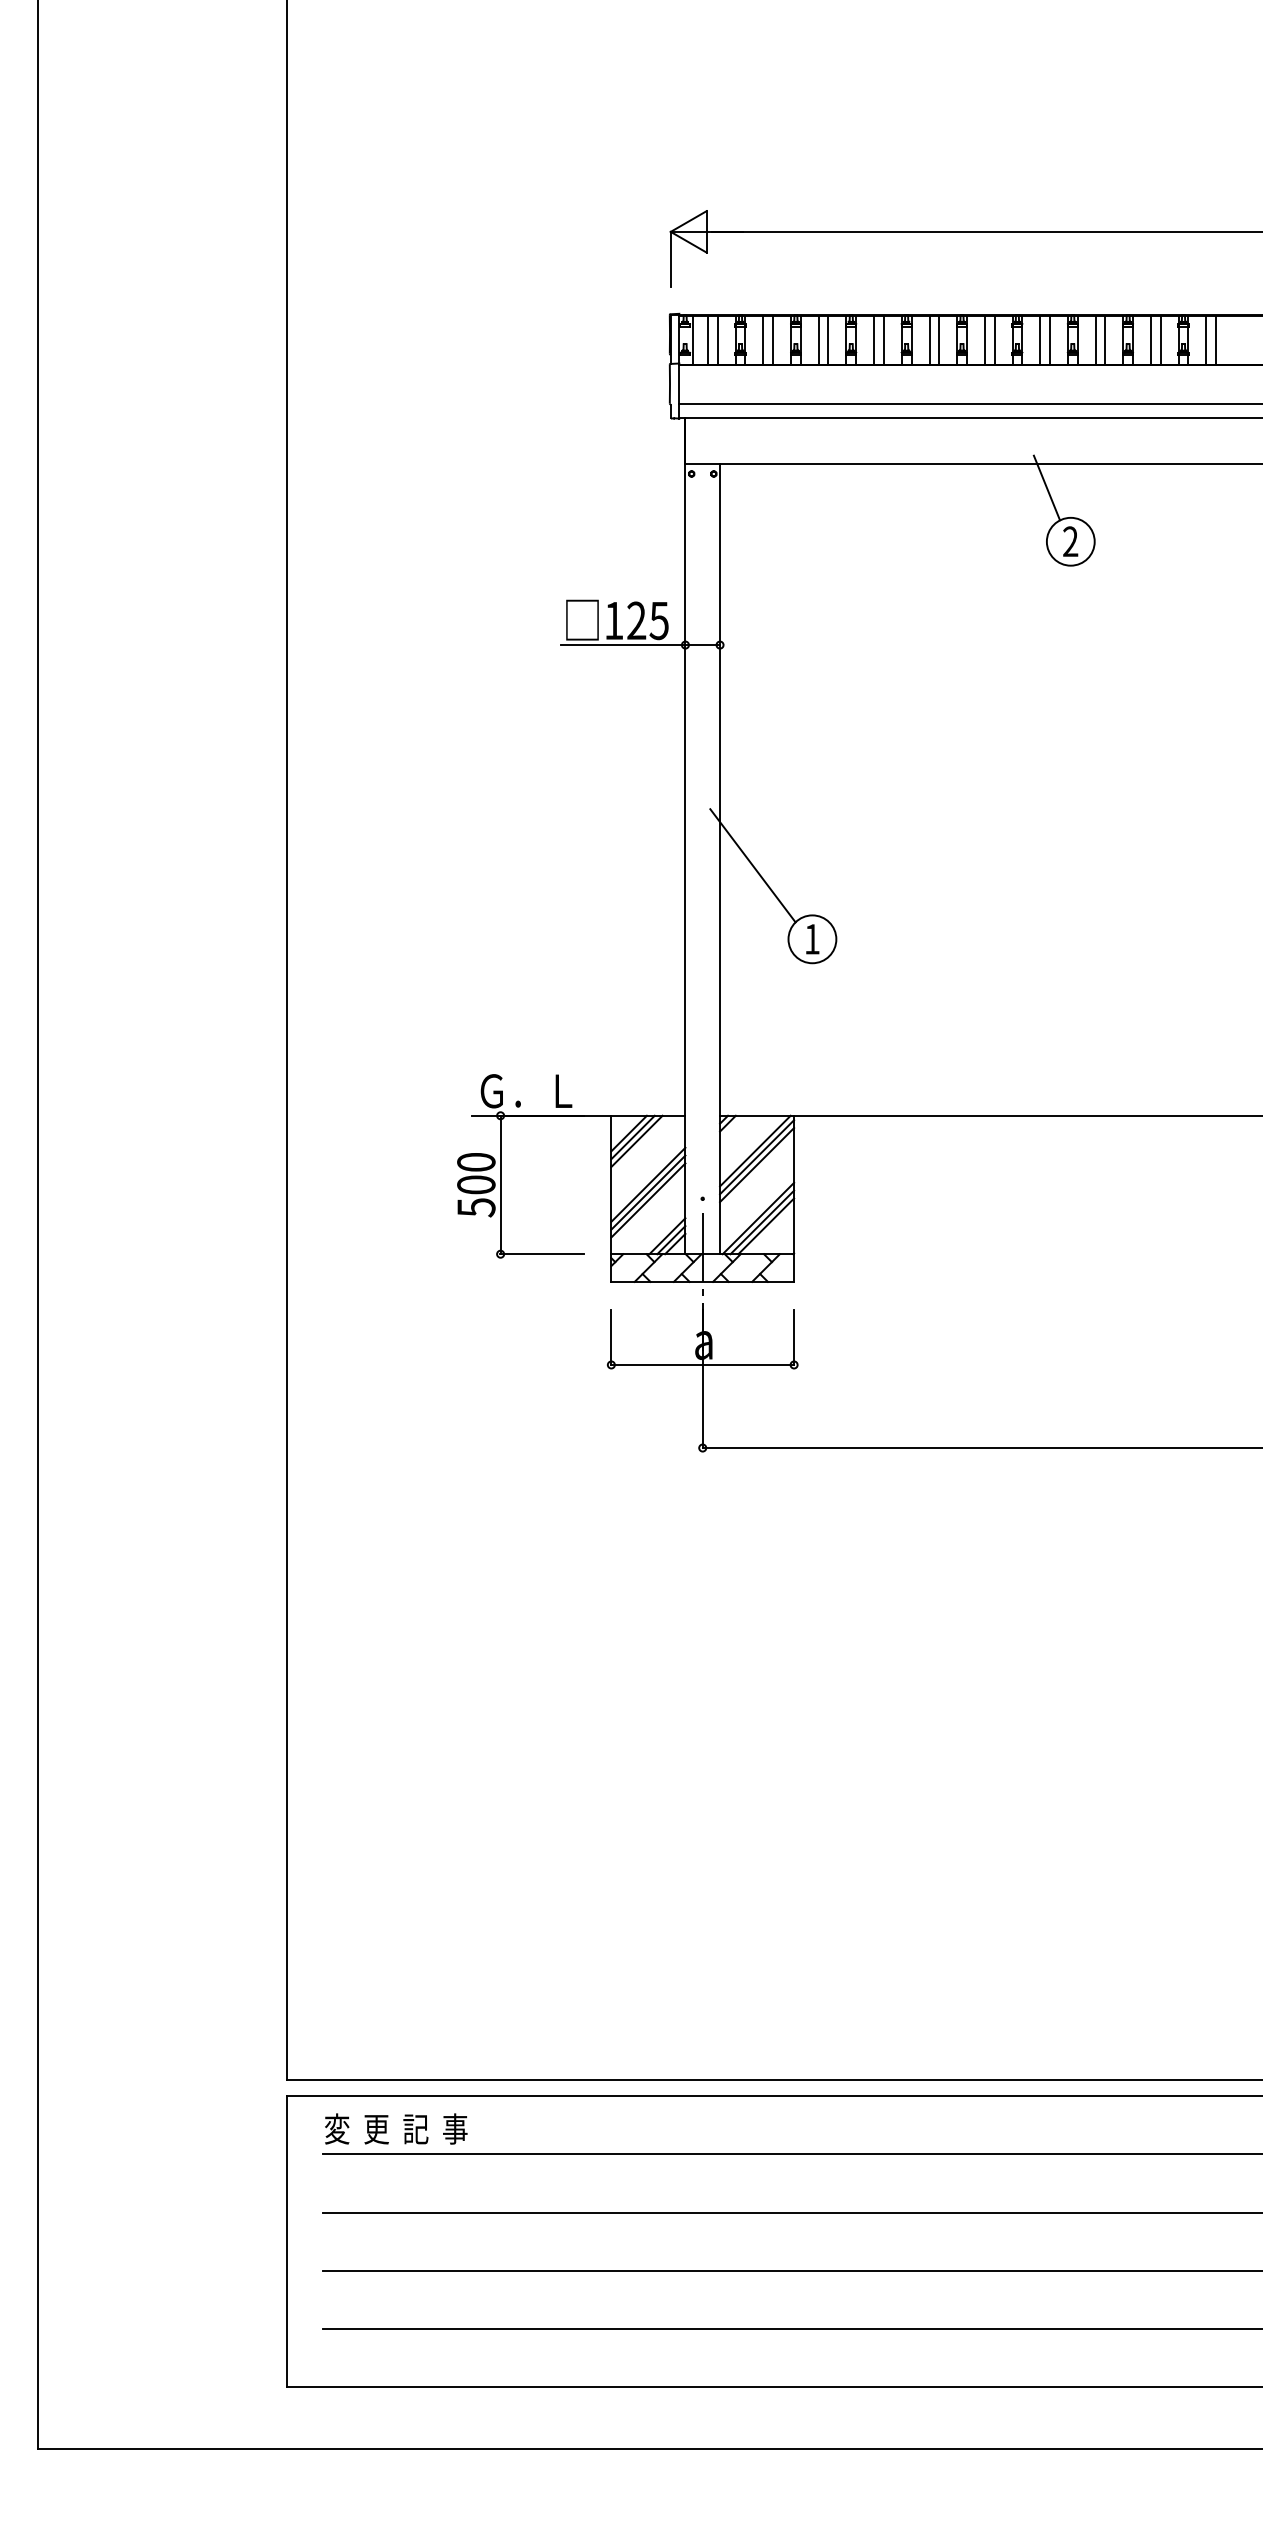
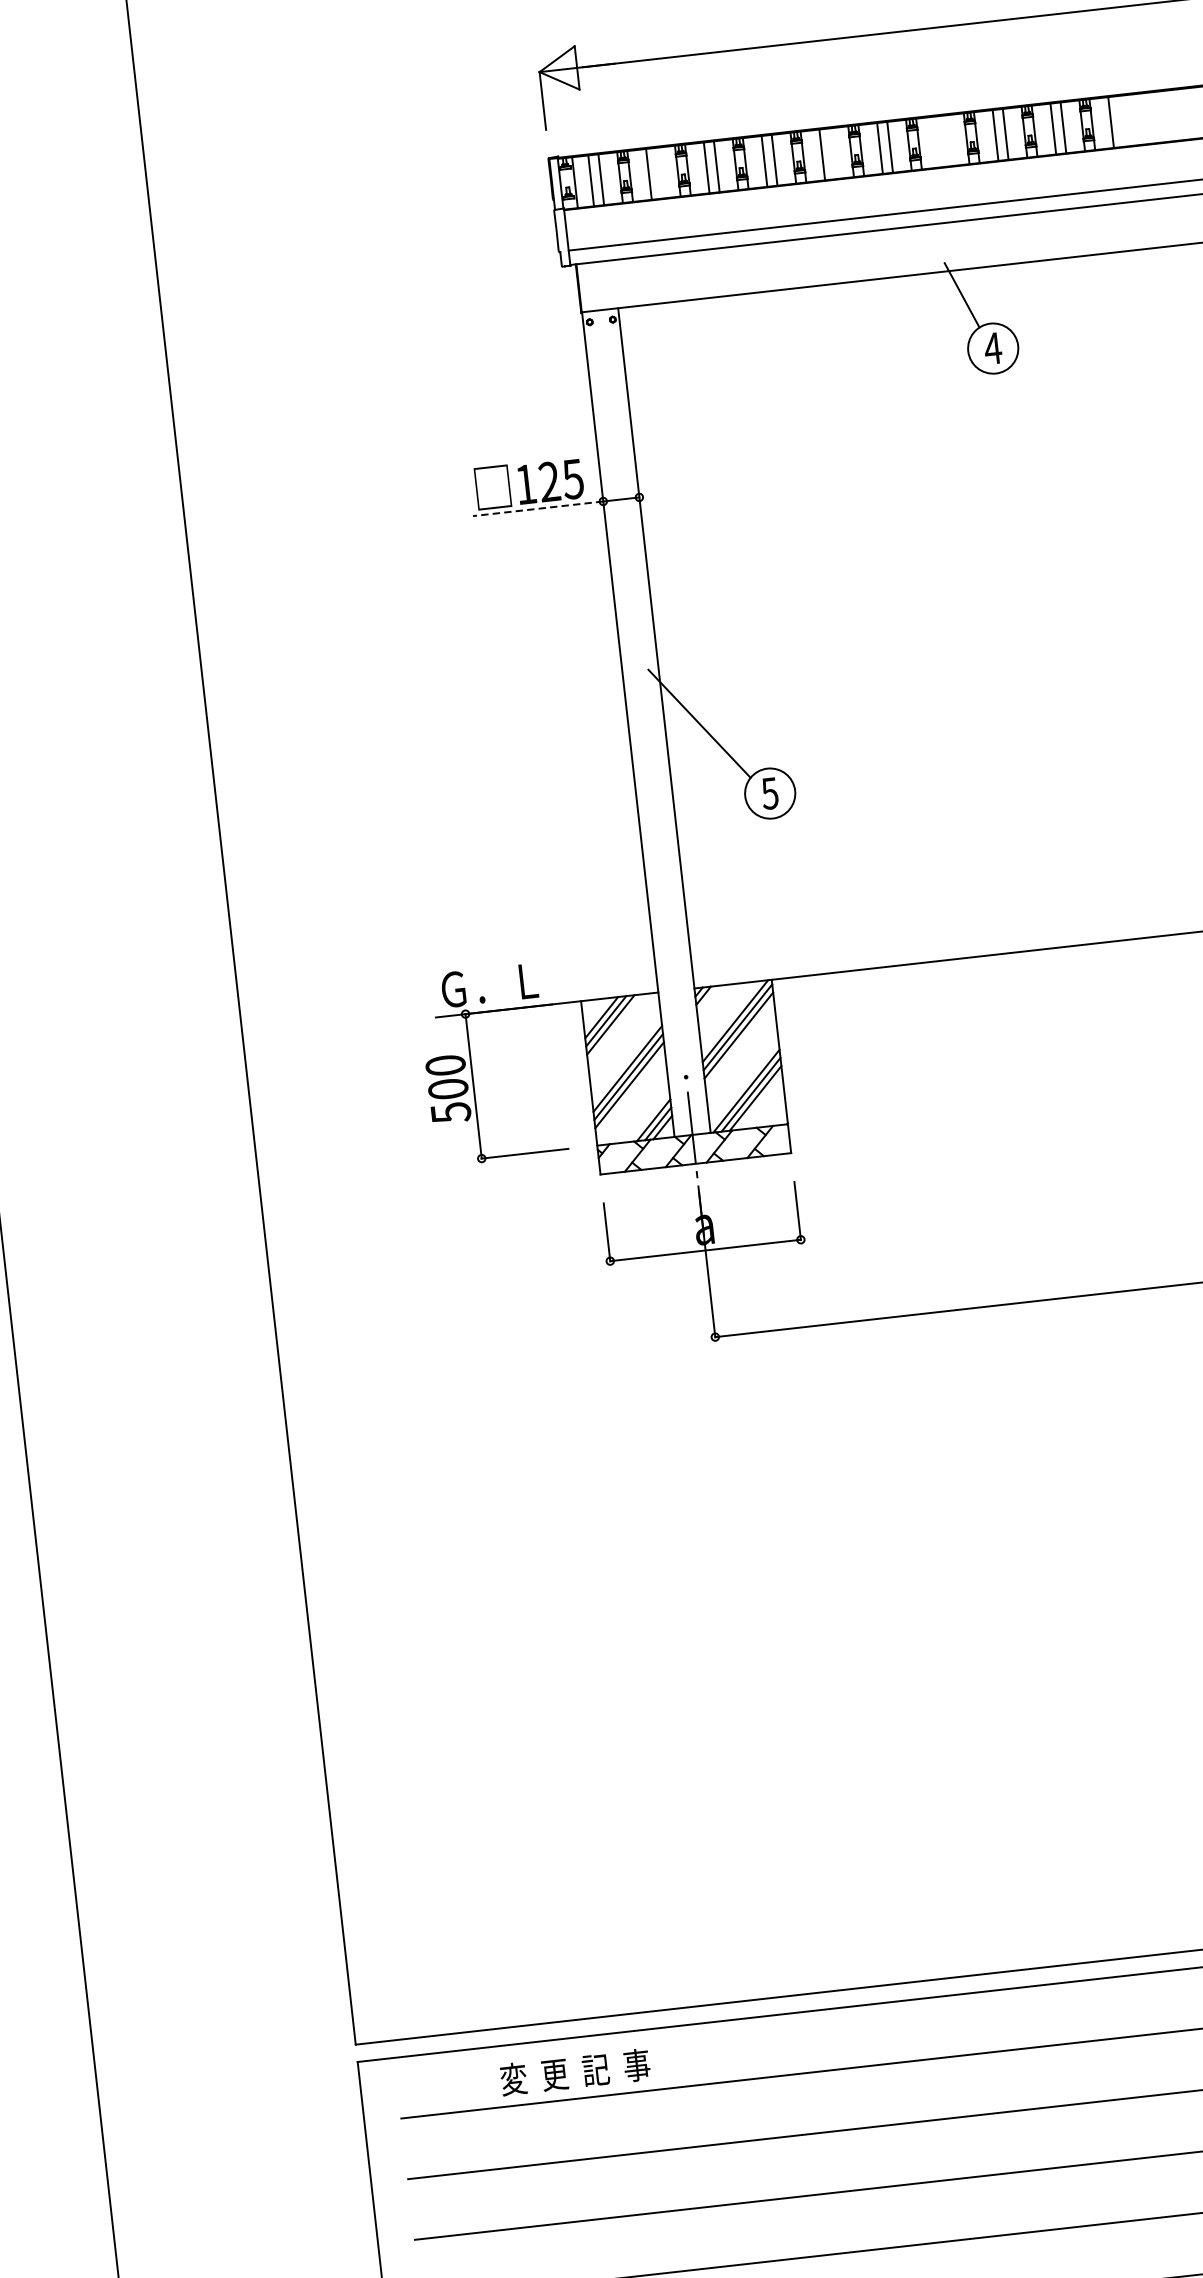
line: (773, 339) -> (659, 172), removed
line: (939, 339) -> (832, 152), removed
line: (1040, 339) -> (937, 141), removed
line: (1049, 339) -> (947, 140), removed
line: (1216, 339) -> (1121, 120), removed
text: (1070, 541) -> (992, 348), 2 -> 4
line: (622, 645) -> (537, 509), solid -> dashed
text: (811, 939) -> (769, 793), 1 -> 5
text: (396, 2128) -> (575, 2071), moved

